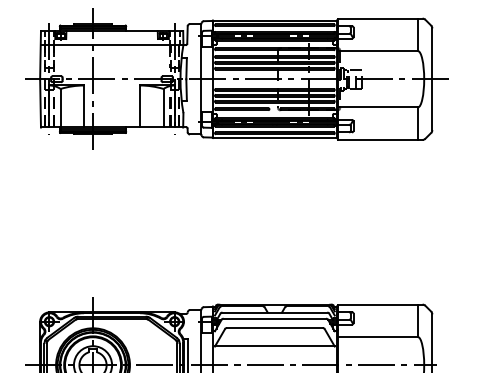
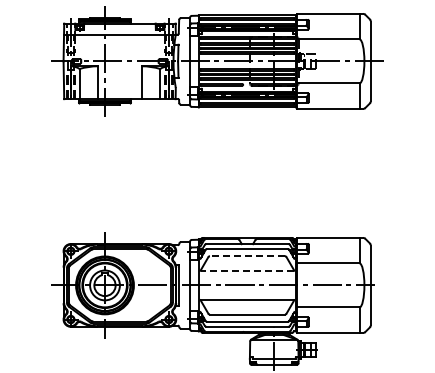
line: (273, 328) -> (246, 256), solid -> dashed
line: (274, 346) -> (247, 270), solid -> dashed

